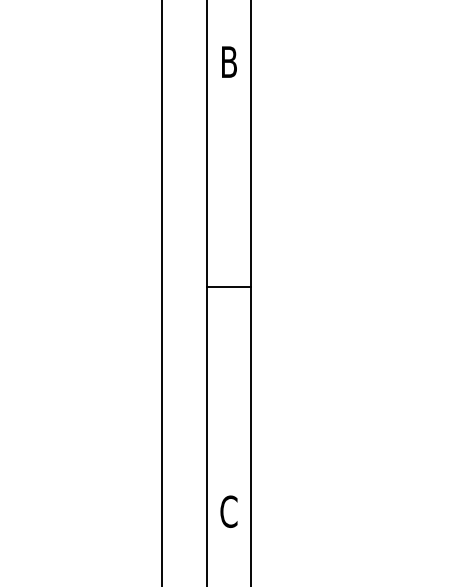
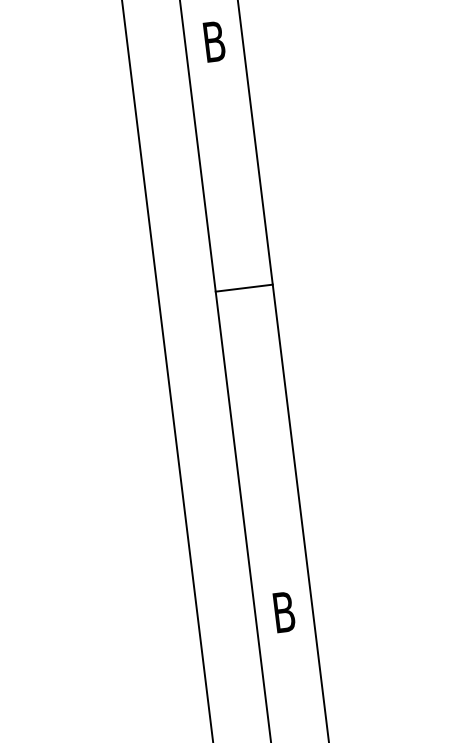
line: (228, 287) -> (243, 288), moved
text: (228, 511) -> (283, 612), C -> B

